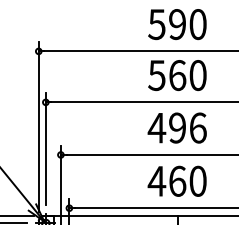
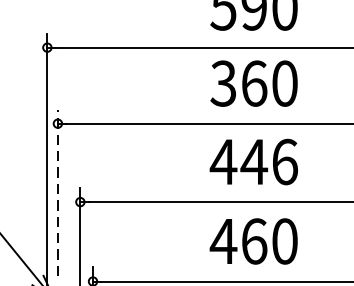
text: (156, 75) -> (222, 83), 560 -> 360
text: (177, 127) -> (254, 161), 496 -> 446
line: (45, 148) -> (57, 192), solid -> dashed

